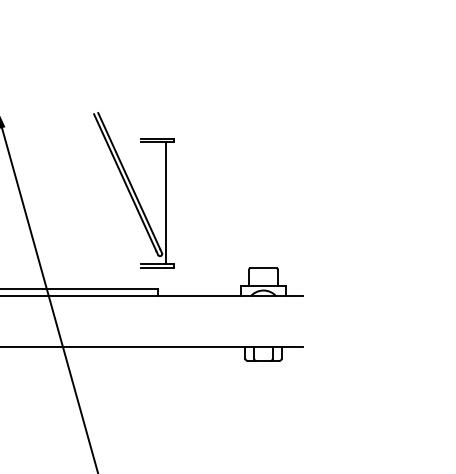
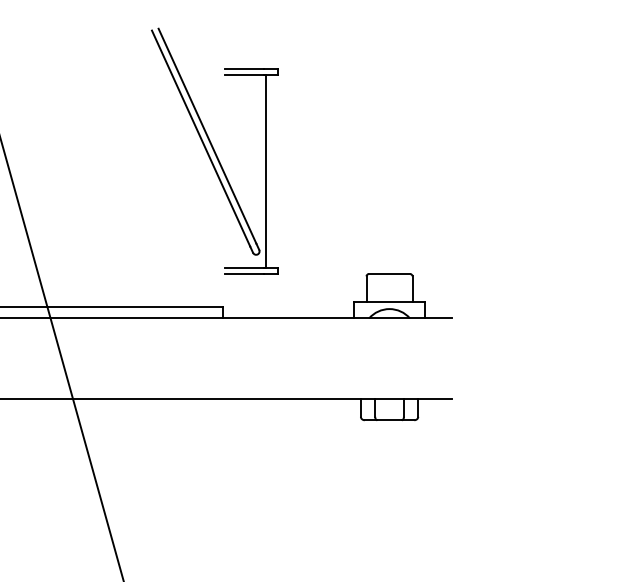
part: (133, 190) -> (214, 151), moved

